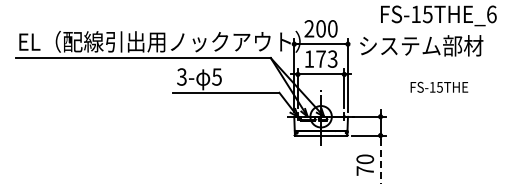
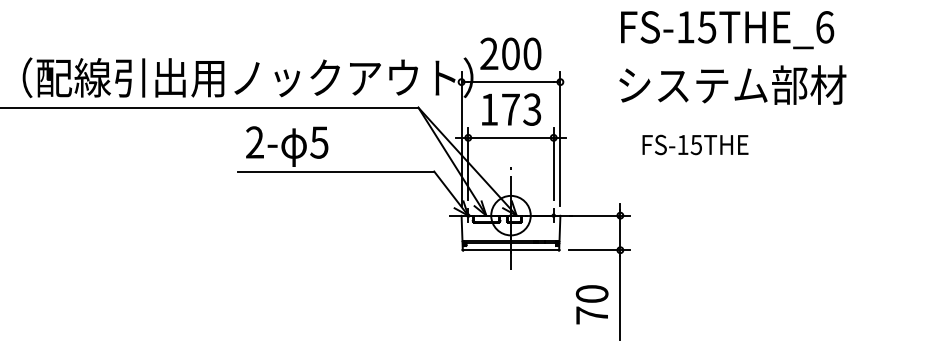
text: (421, 45) -> (732, 84), moved
text: (181, 77) -> (254, 143), 3- -> 2-
text: (439, 86) -> (695, 143), moved
line: (380, 161) -> (620, 297), dashed -> solid

